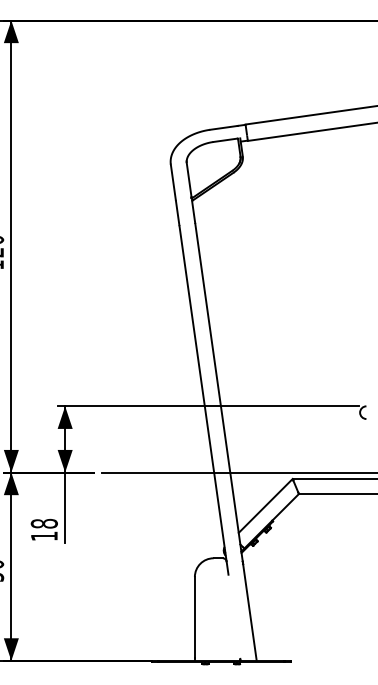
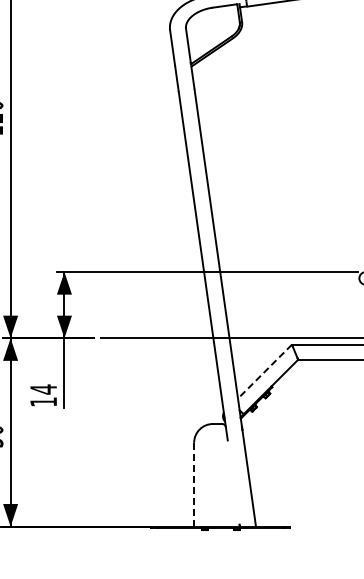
line: (265, 506) -> (264, 372), solid -> dashed
text: (43, 523) -> (42, 389), 18 -> 14
line: (194, 617) -> (193, 483), solid -> dashed

